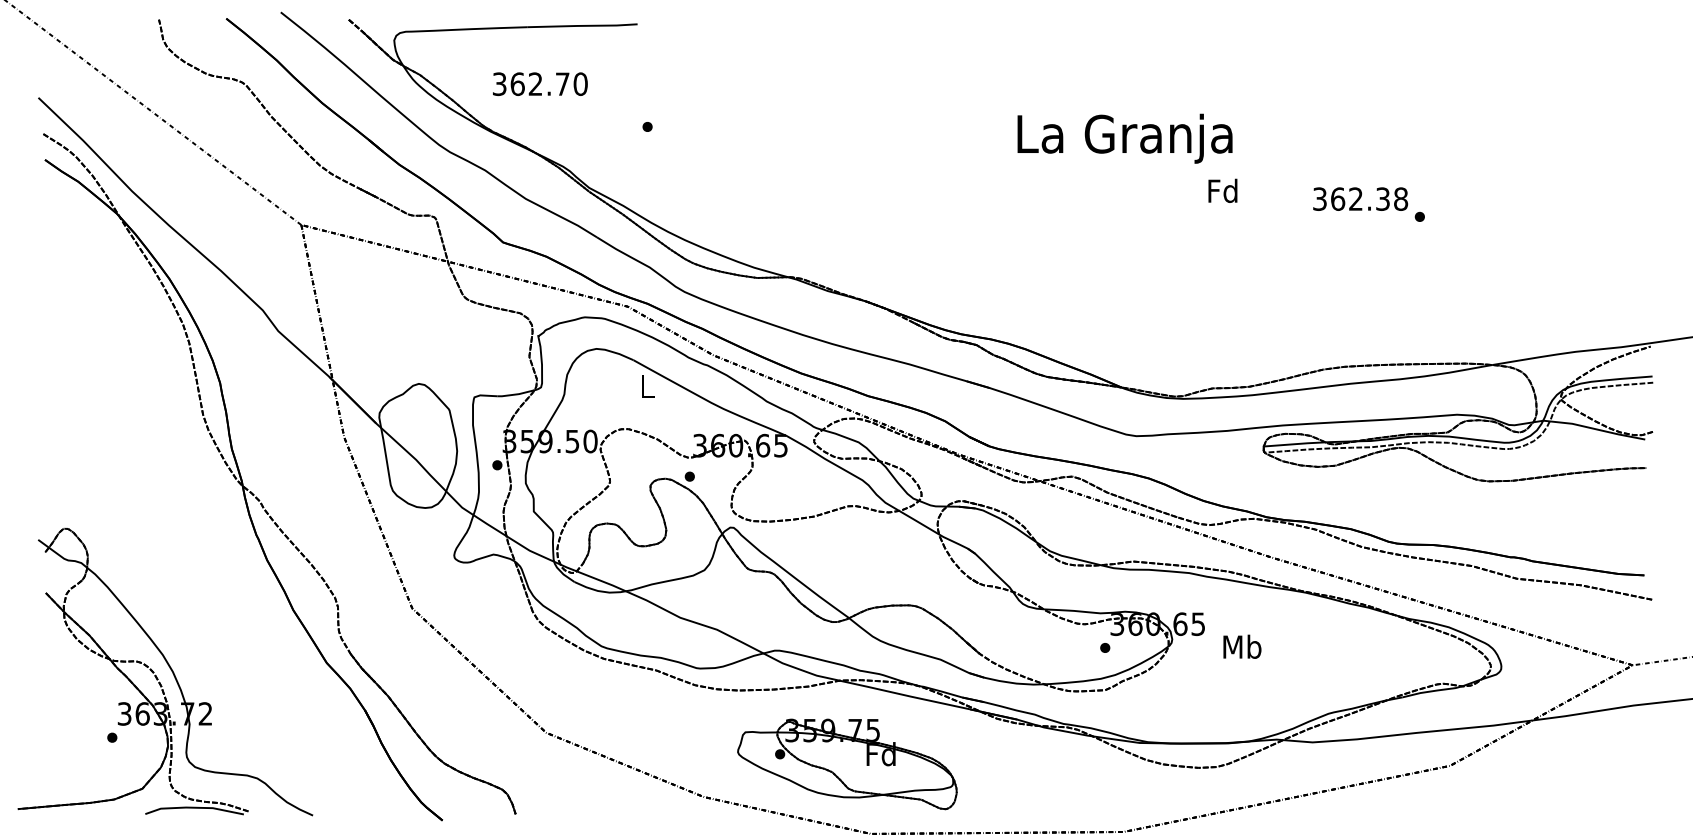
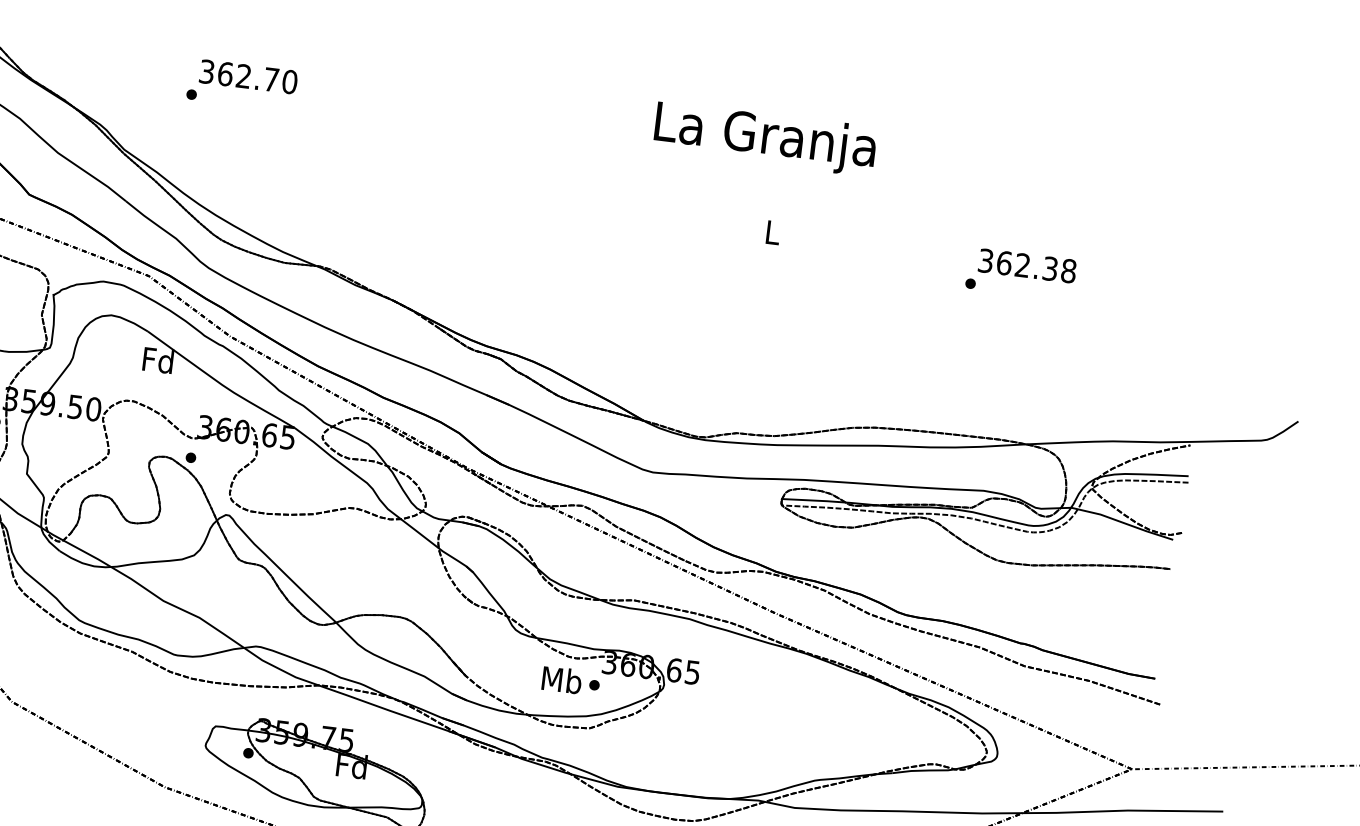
text: (540, 83) -> (248, 76), moved
text: (1124, 138) -> (764, 138), moved
text: (1222, 190) -> (771, 231), Fd -> L
text: (1360, 198) -> (1027, 265), moved
text: (646, 386) -> (157, 360), L -> Fd
text: (1242, 646) -> (562, 679), moved

